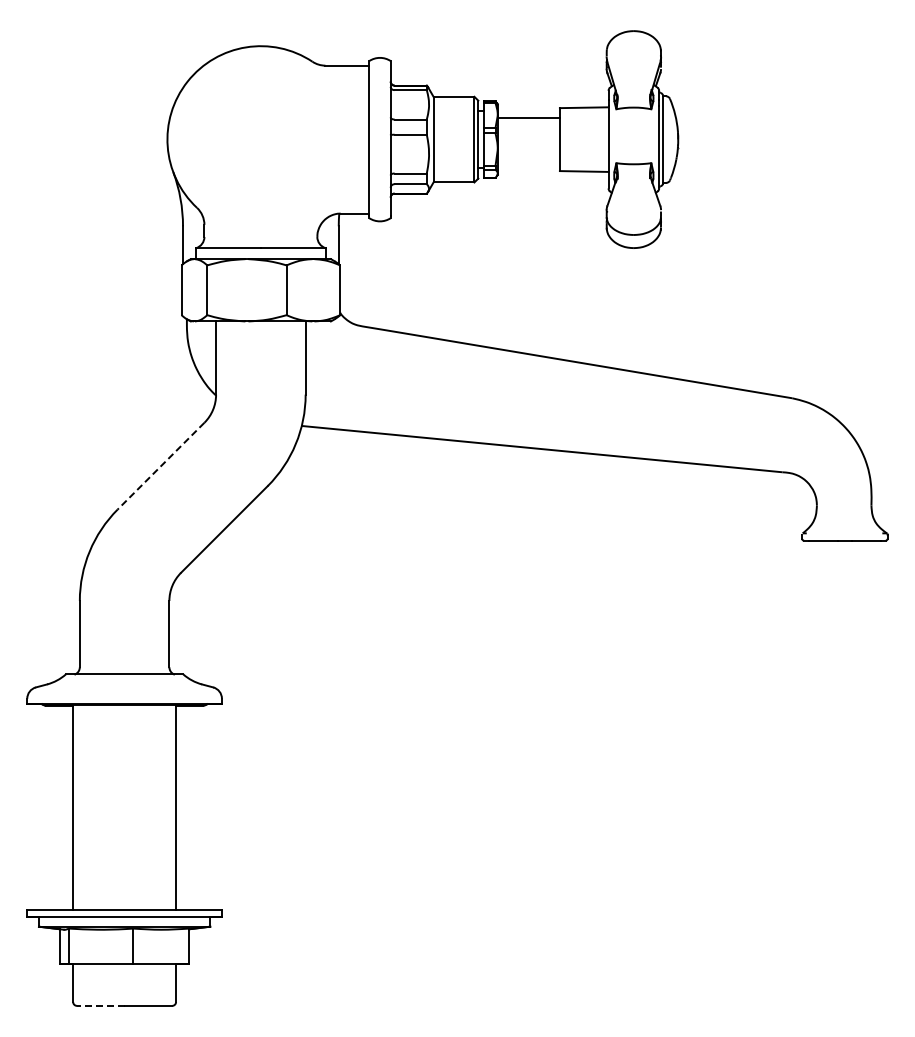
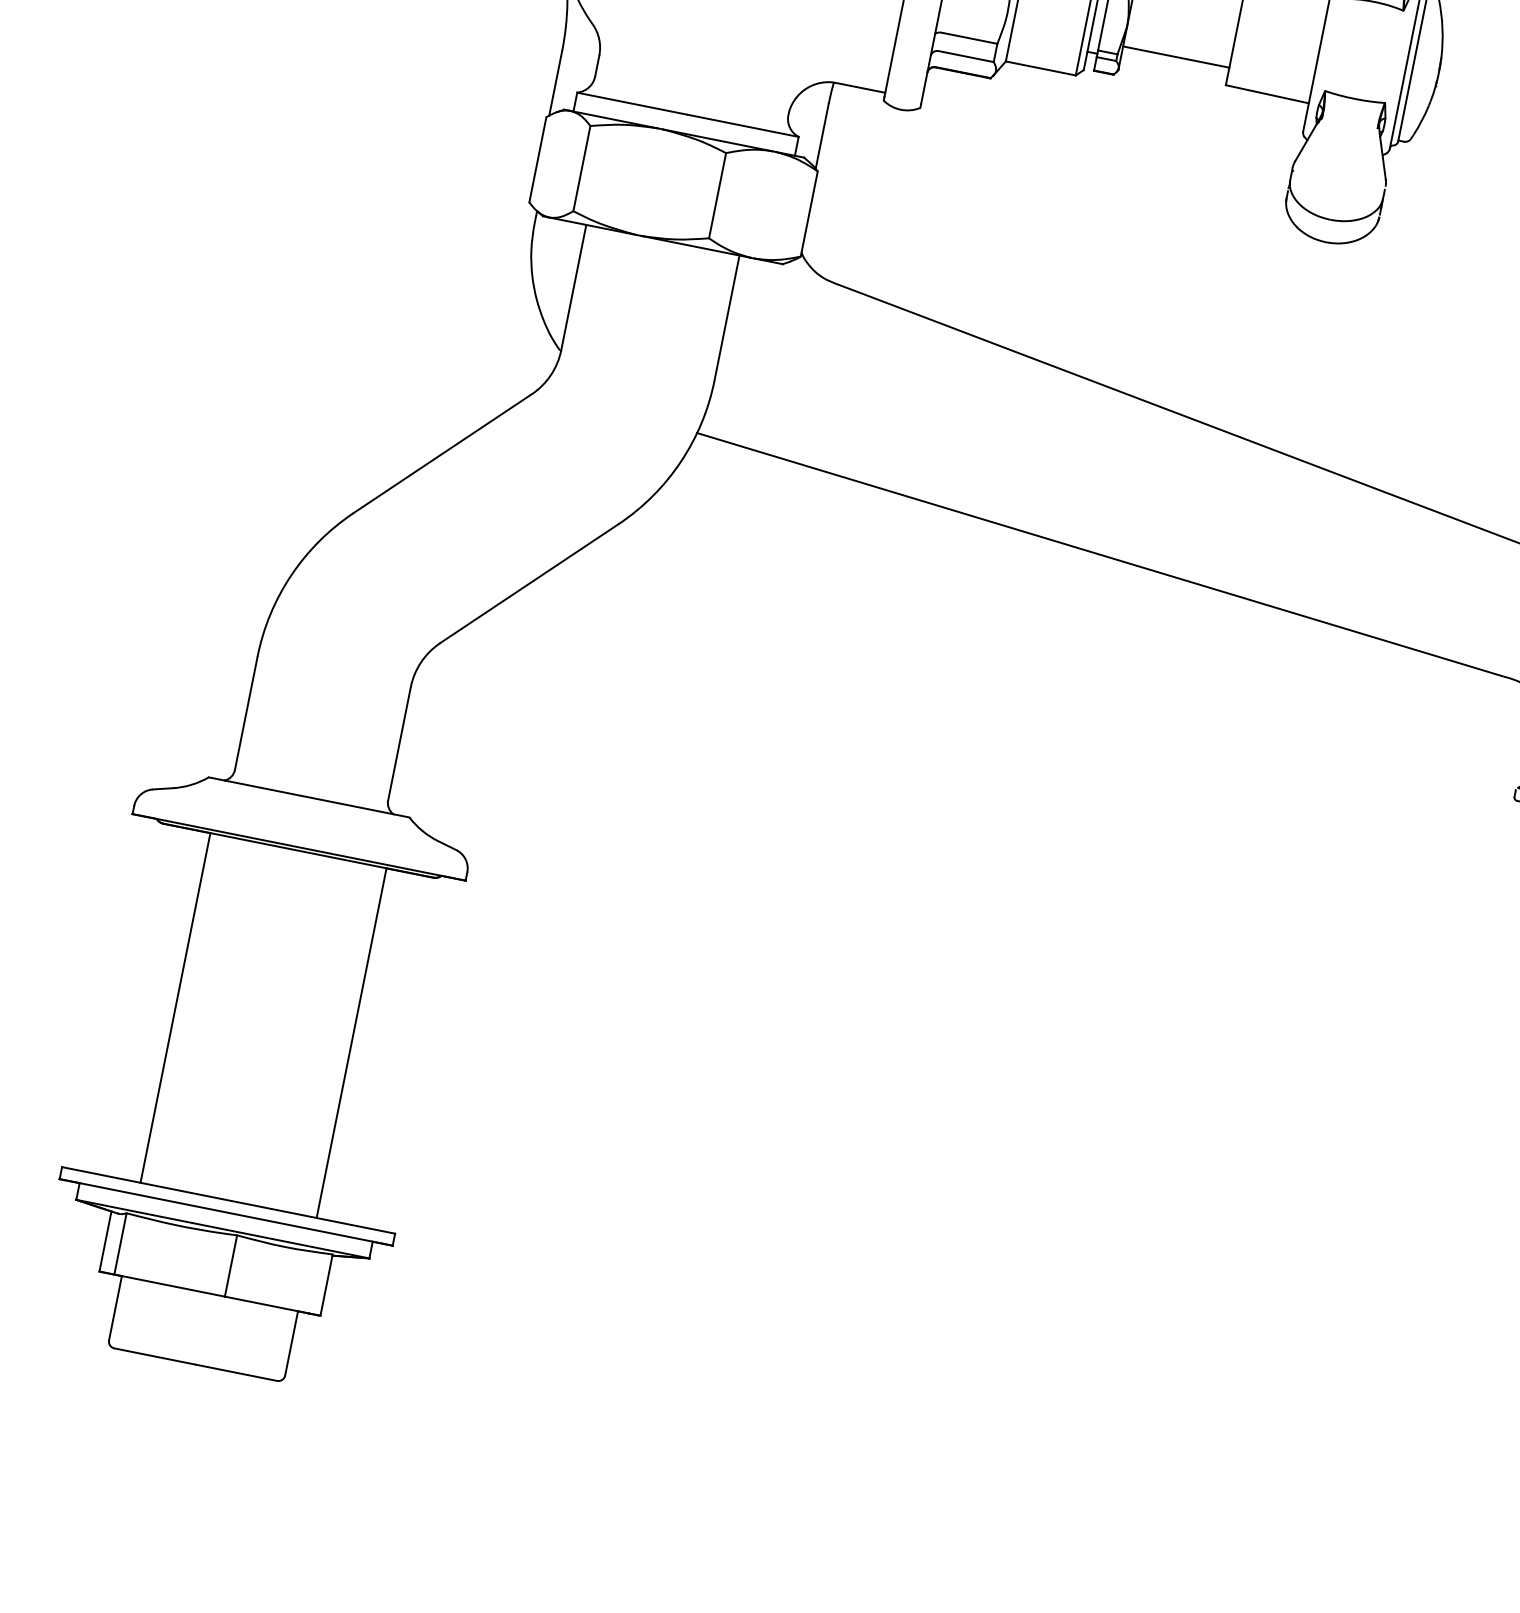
line: (528, 160) -> (1175, 56), added
line: (160, 466) -> (441, 454), dashed -> solid
line: (100, 1005) -> (154, 1355), dashed -> solid

